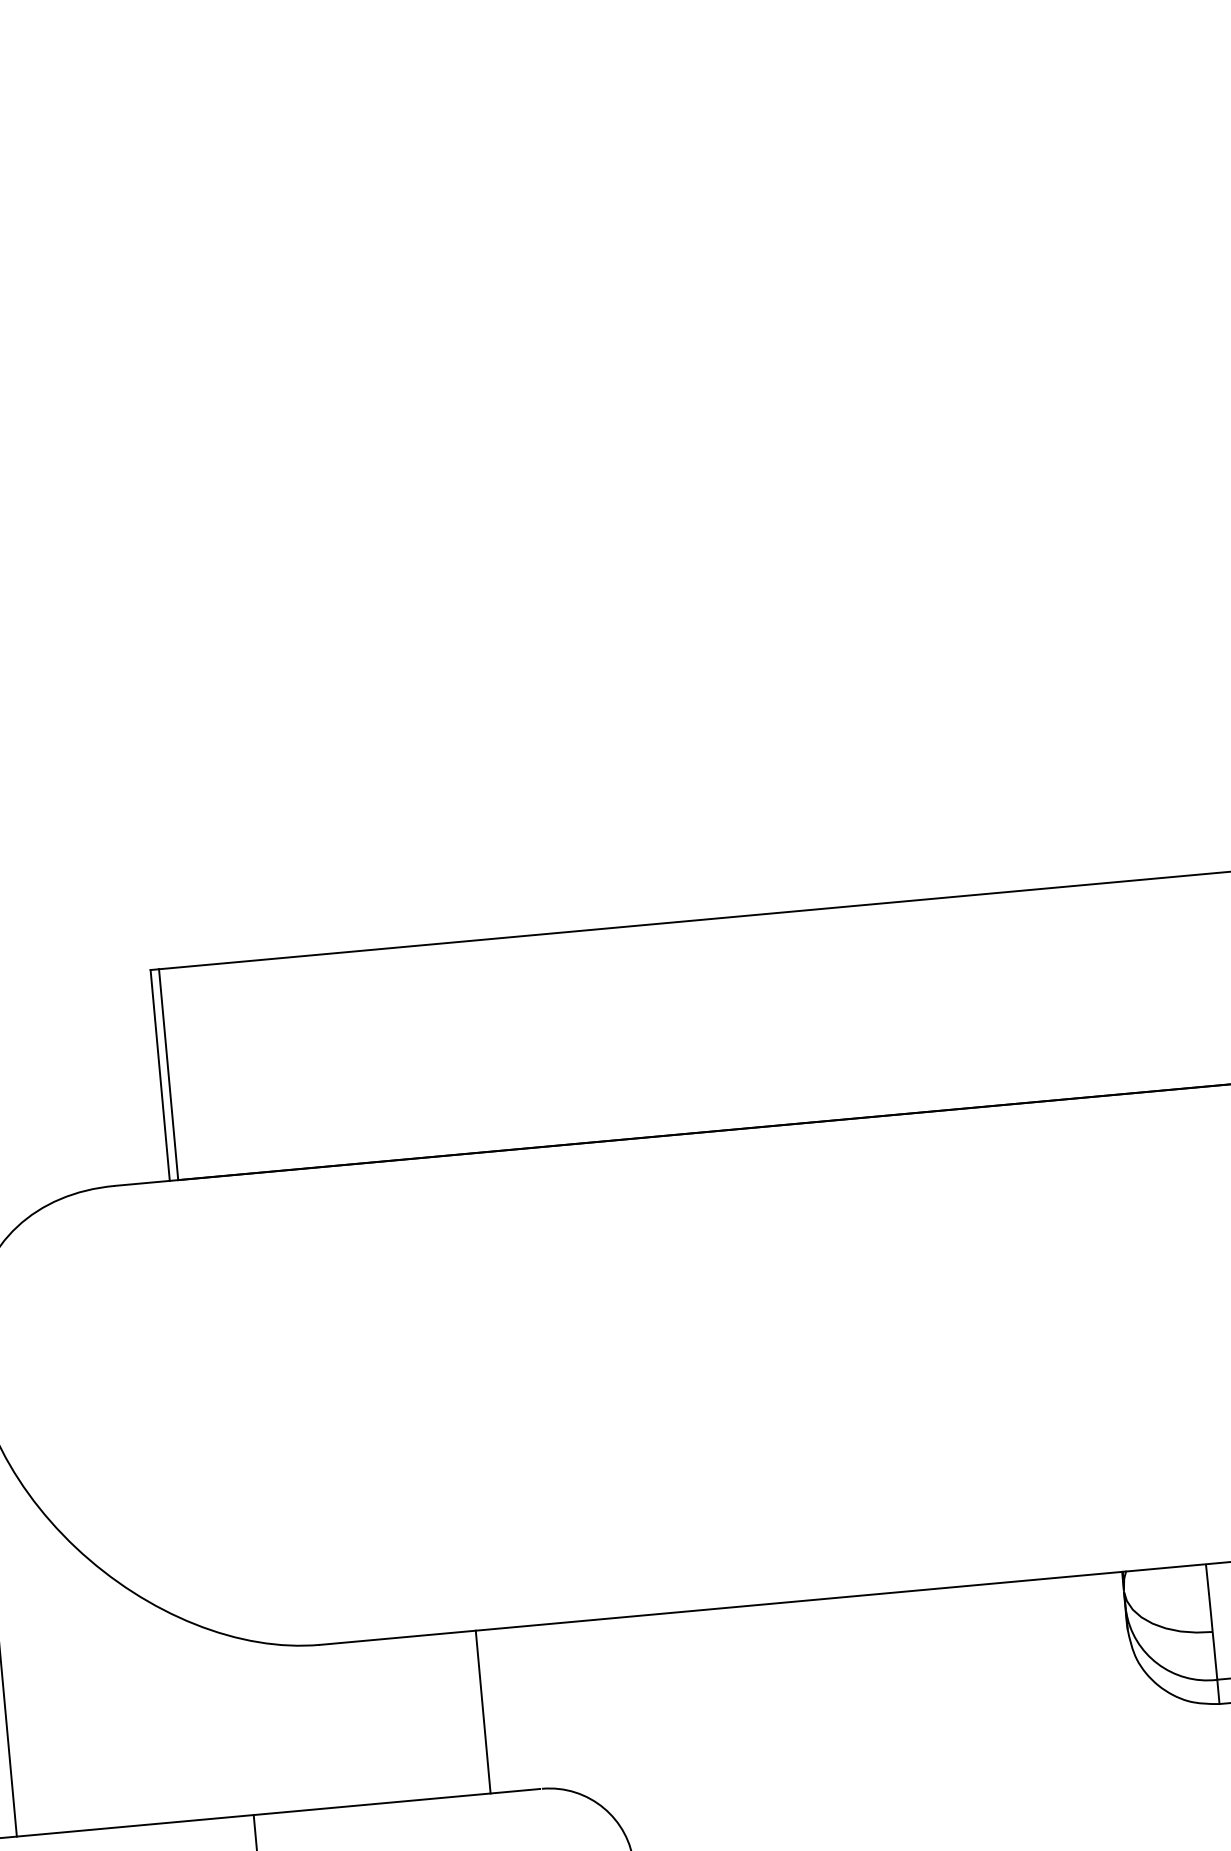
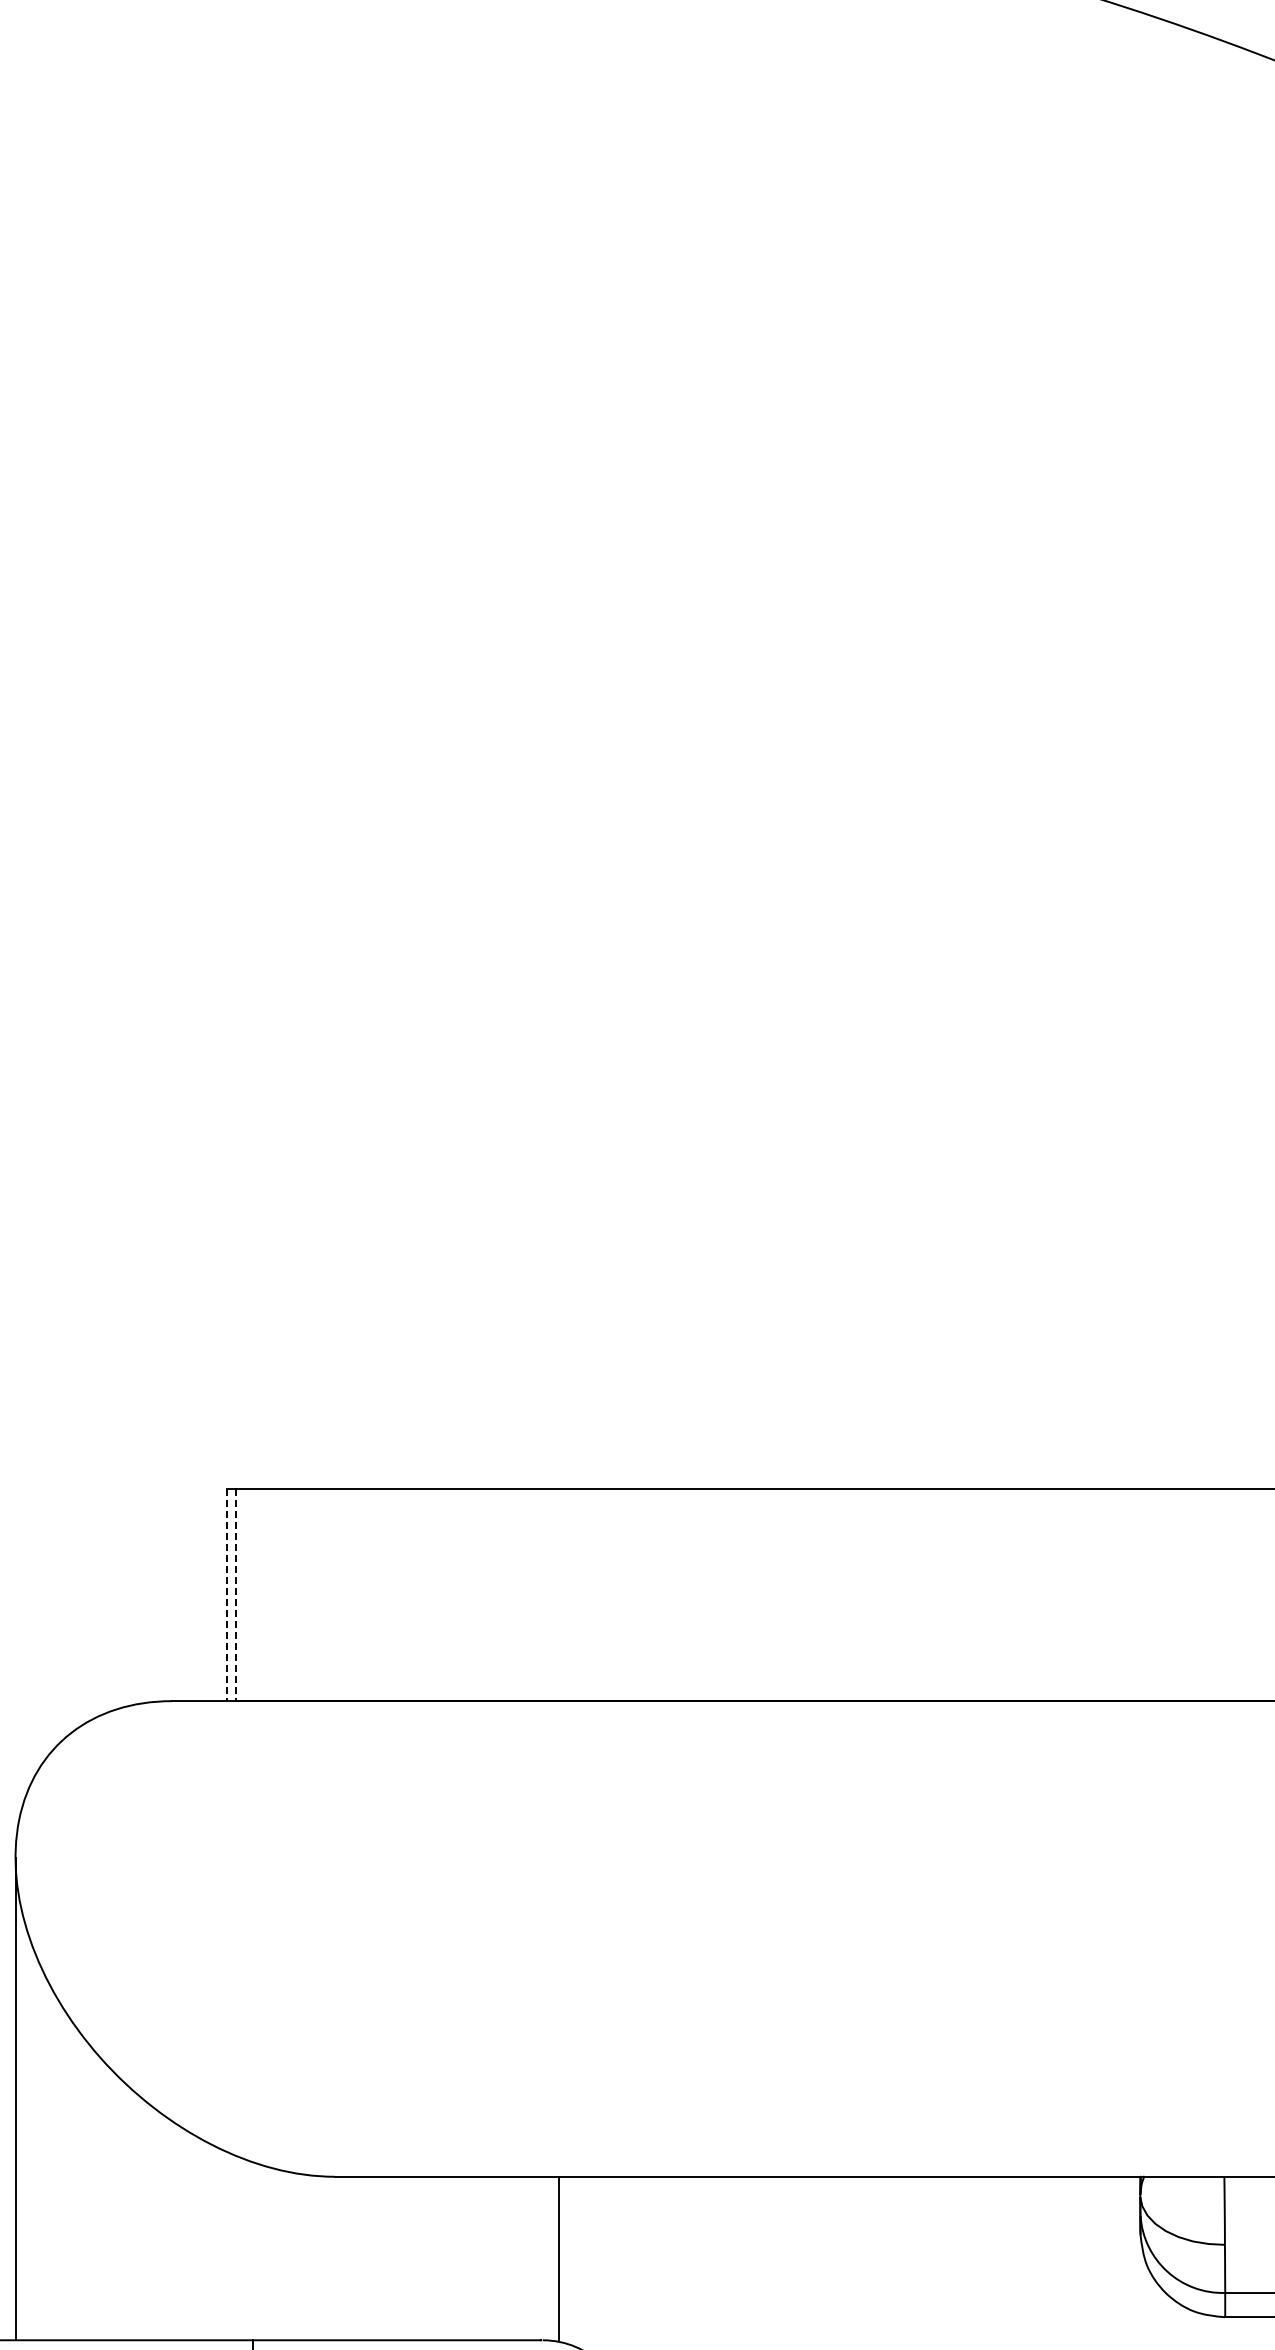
line: (168, 1074) -> (235, 1595), solid -> dashed
line: (160, 1075) -> (227, 1595), solid -> dashed
line: (483, 1712) -> (559, 2258), moved

